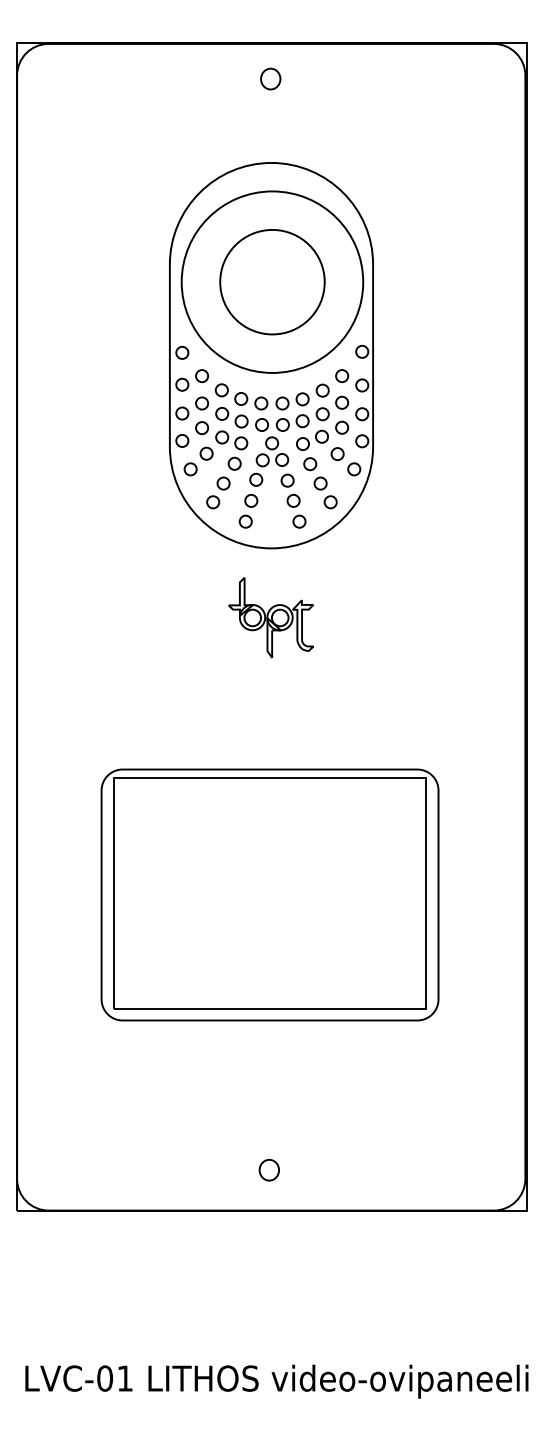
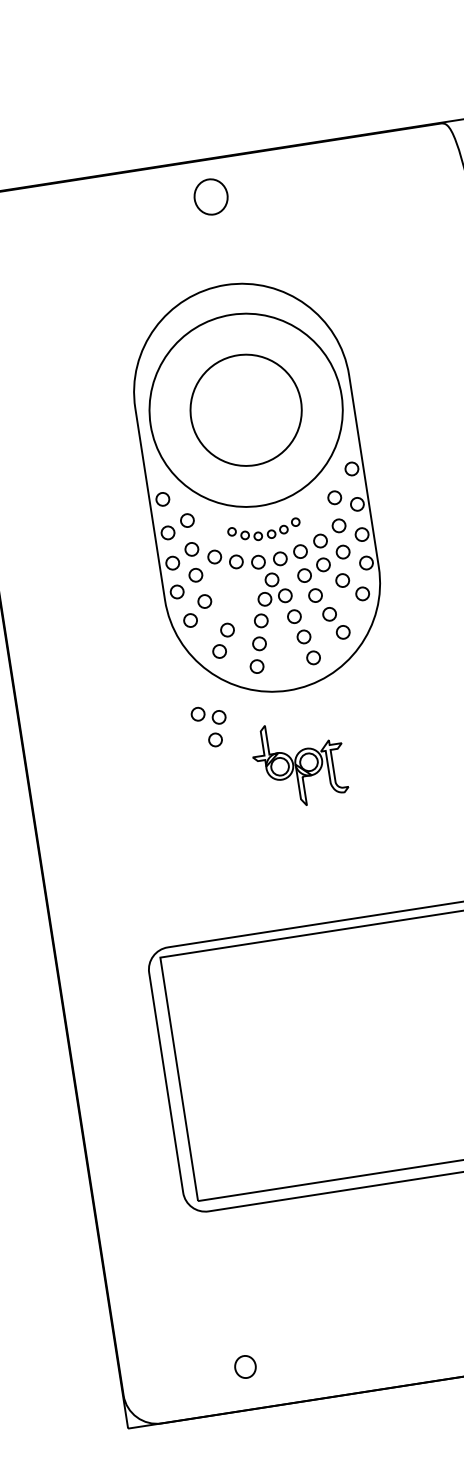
part: (270, 78) -> (210, 196), size x1.6
part: (271, 396) -> (263, 530), size x0.6
part: (231, 450) -> (210, 726), moved
part: (268, 1170) -> (244, 1367), moved

